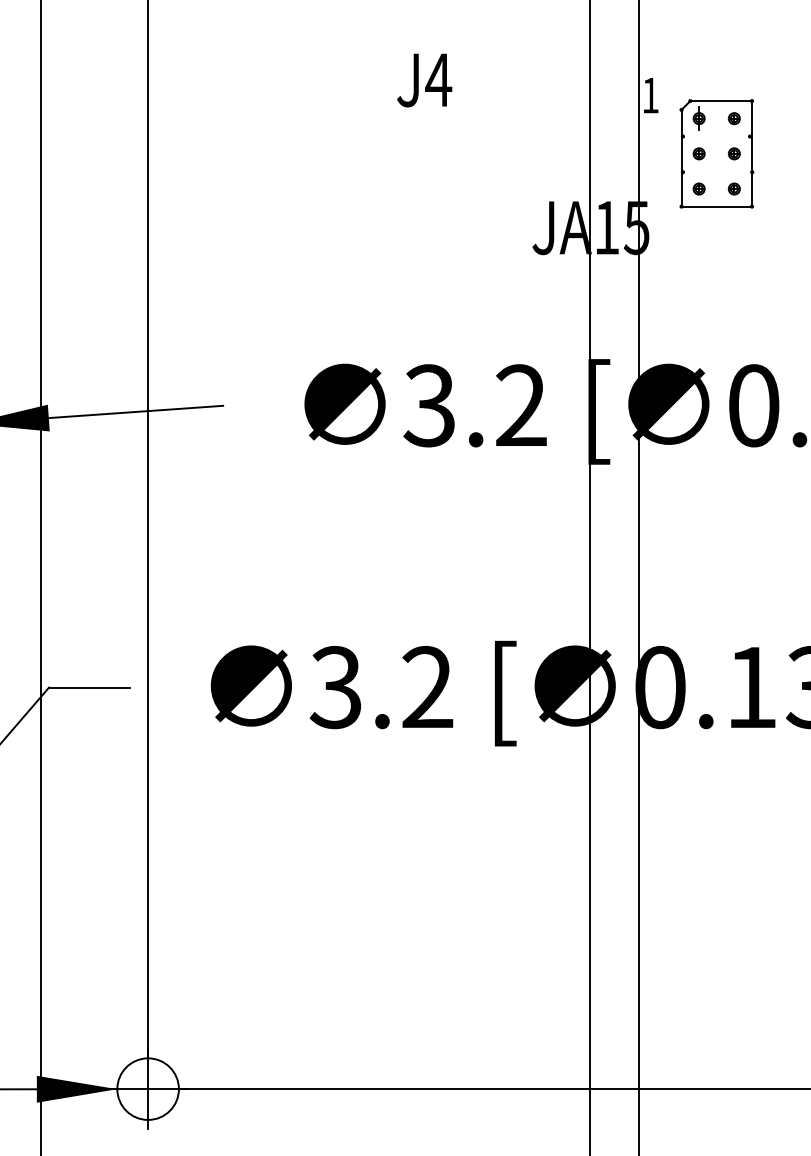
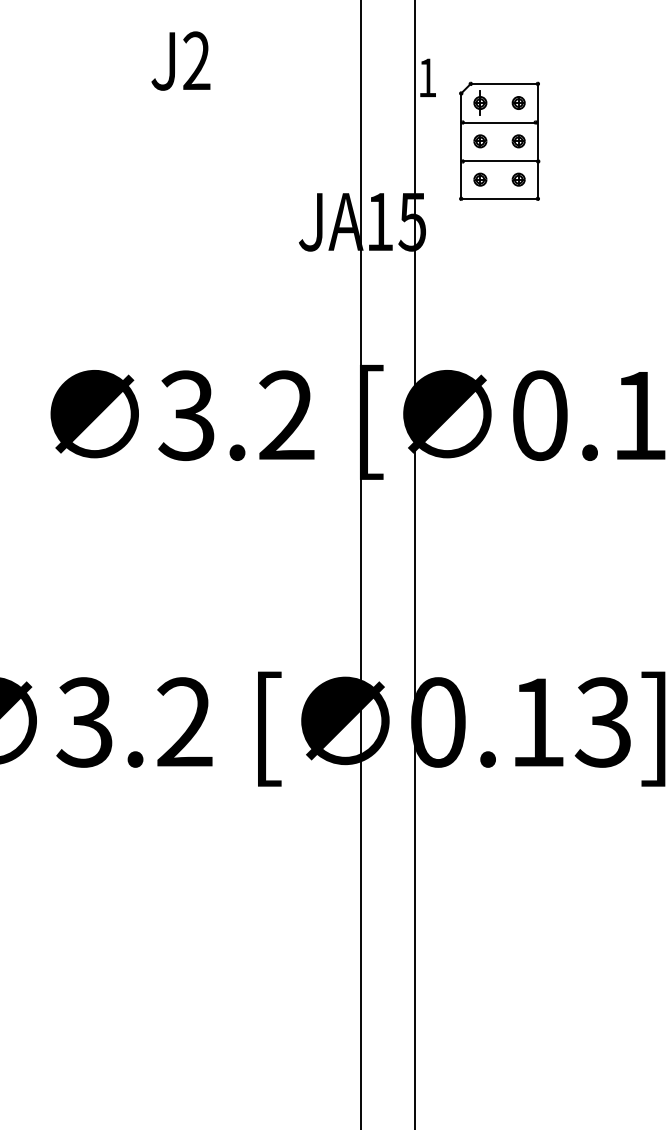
text: (438, 79) -> (196, 60), J4 -> J2
line: (716, 136) -> (499, 122), added
line: (717, 172) -> (500, 161), added

